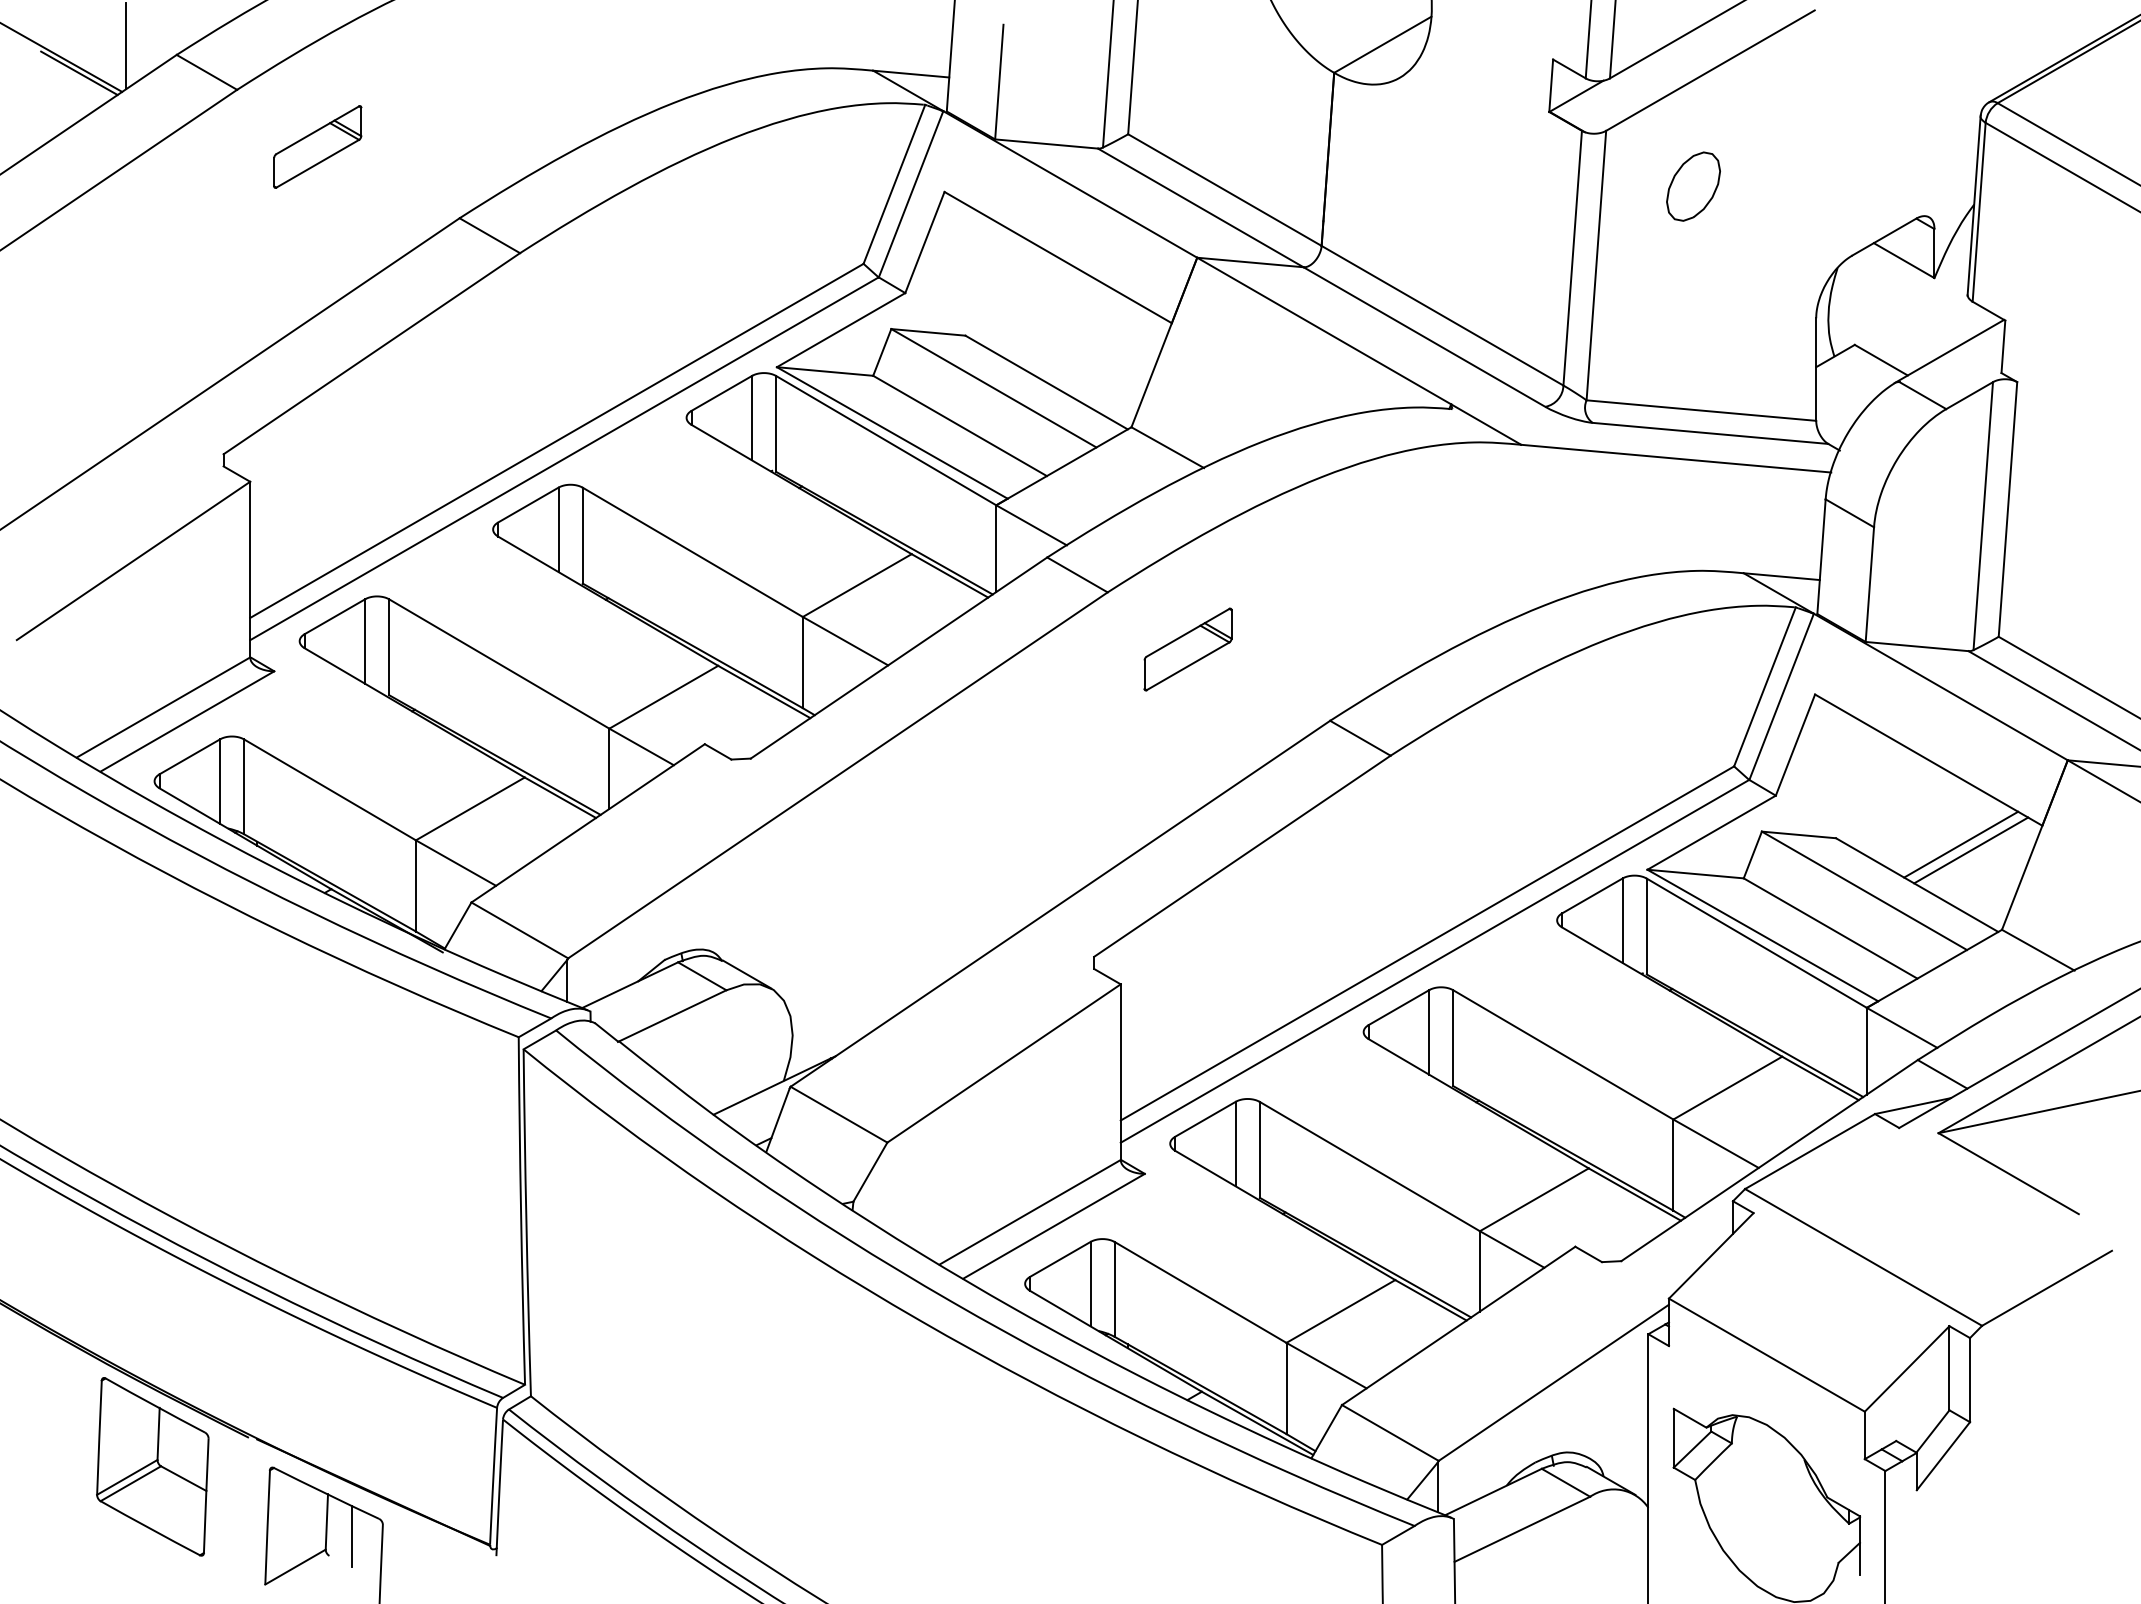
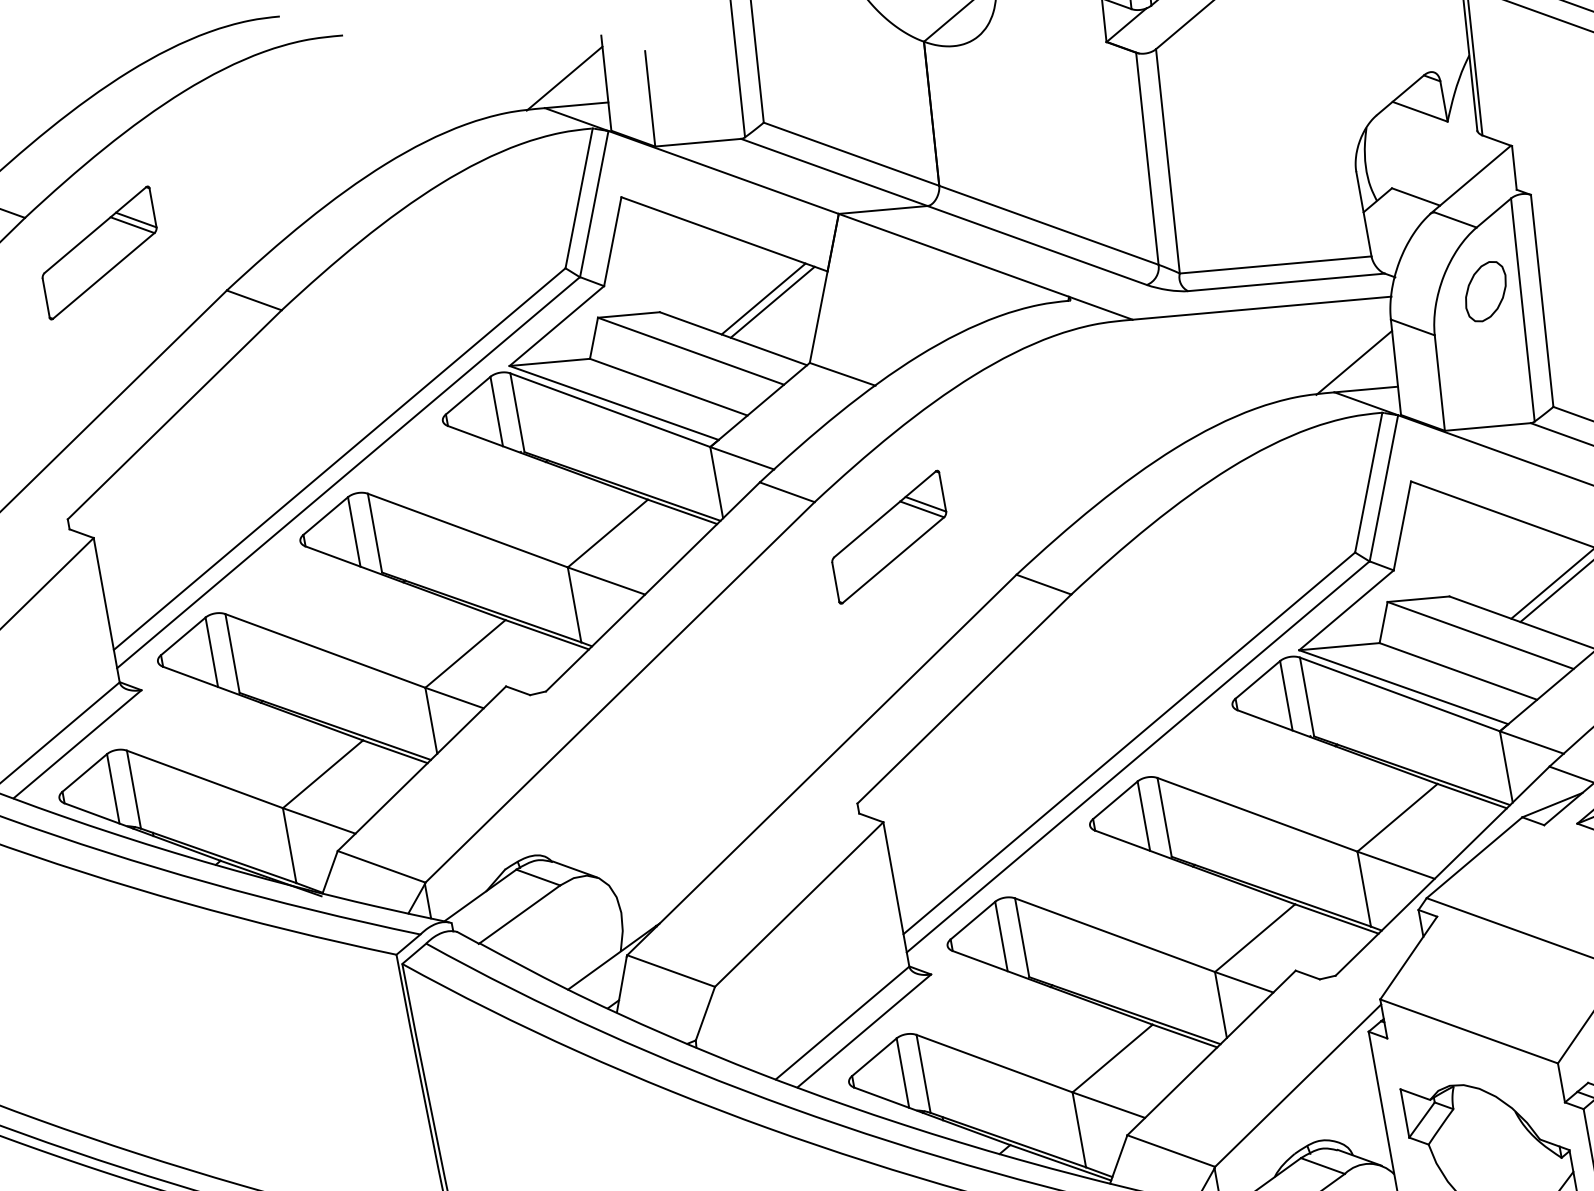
line: (902, 39) -> (564, 78), added
part: (317, 146) -> (99, 252), size x1.67
part: (1693, 186) -> (1485, 291), moved
line: (1090, 342) -> (763, 299), added
line: (1100, 347) -> (772, 301), added
line: (1772, 542) -> (1353, 362), added
part: (1187, 649) -> (888, 537), size x1.67

